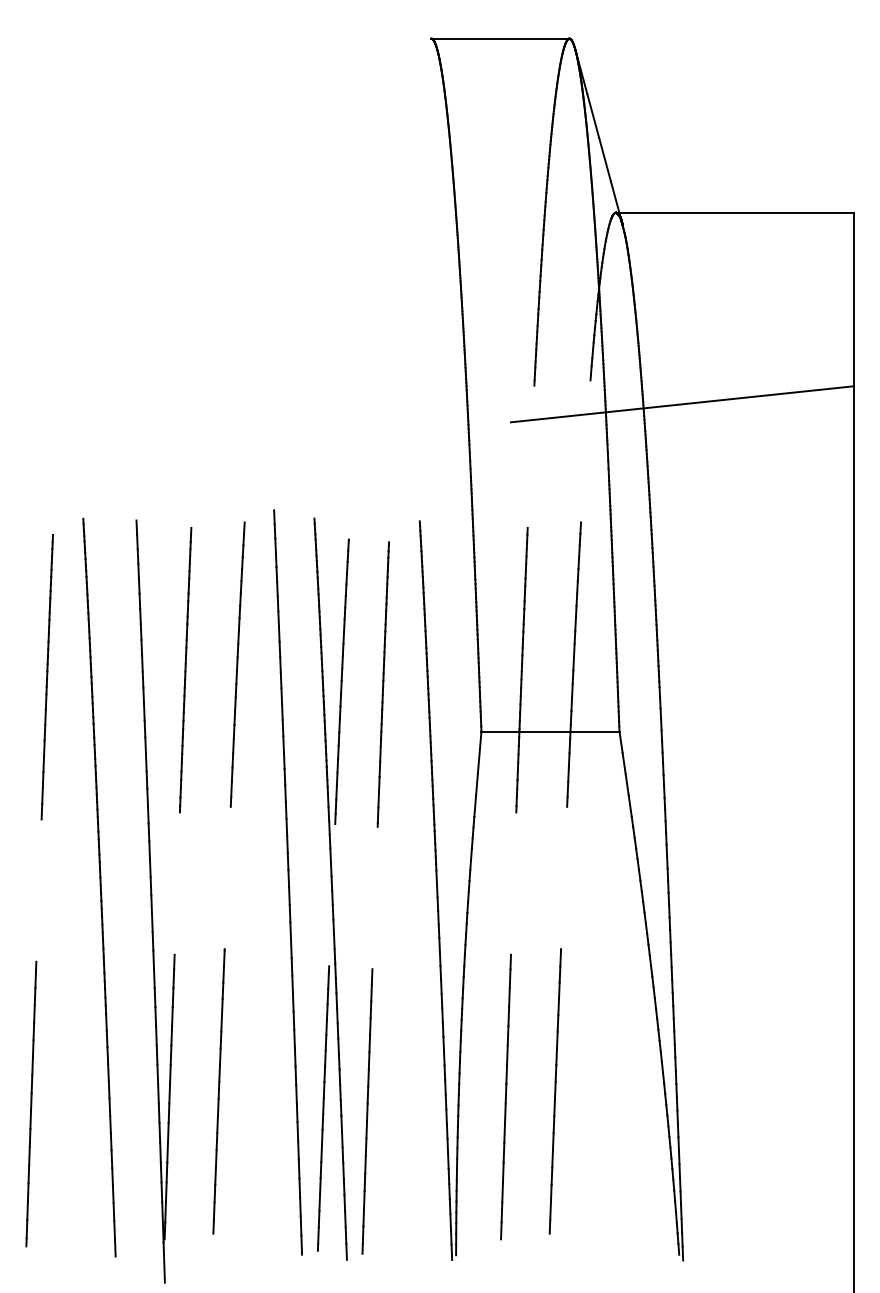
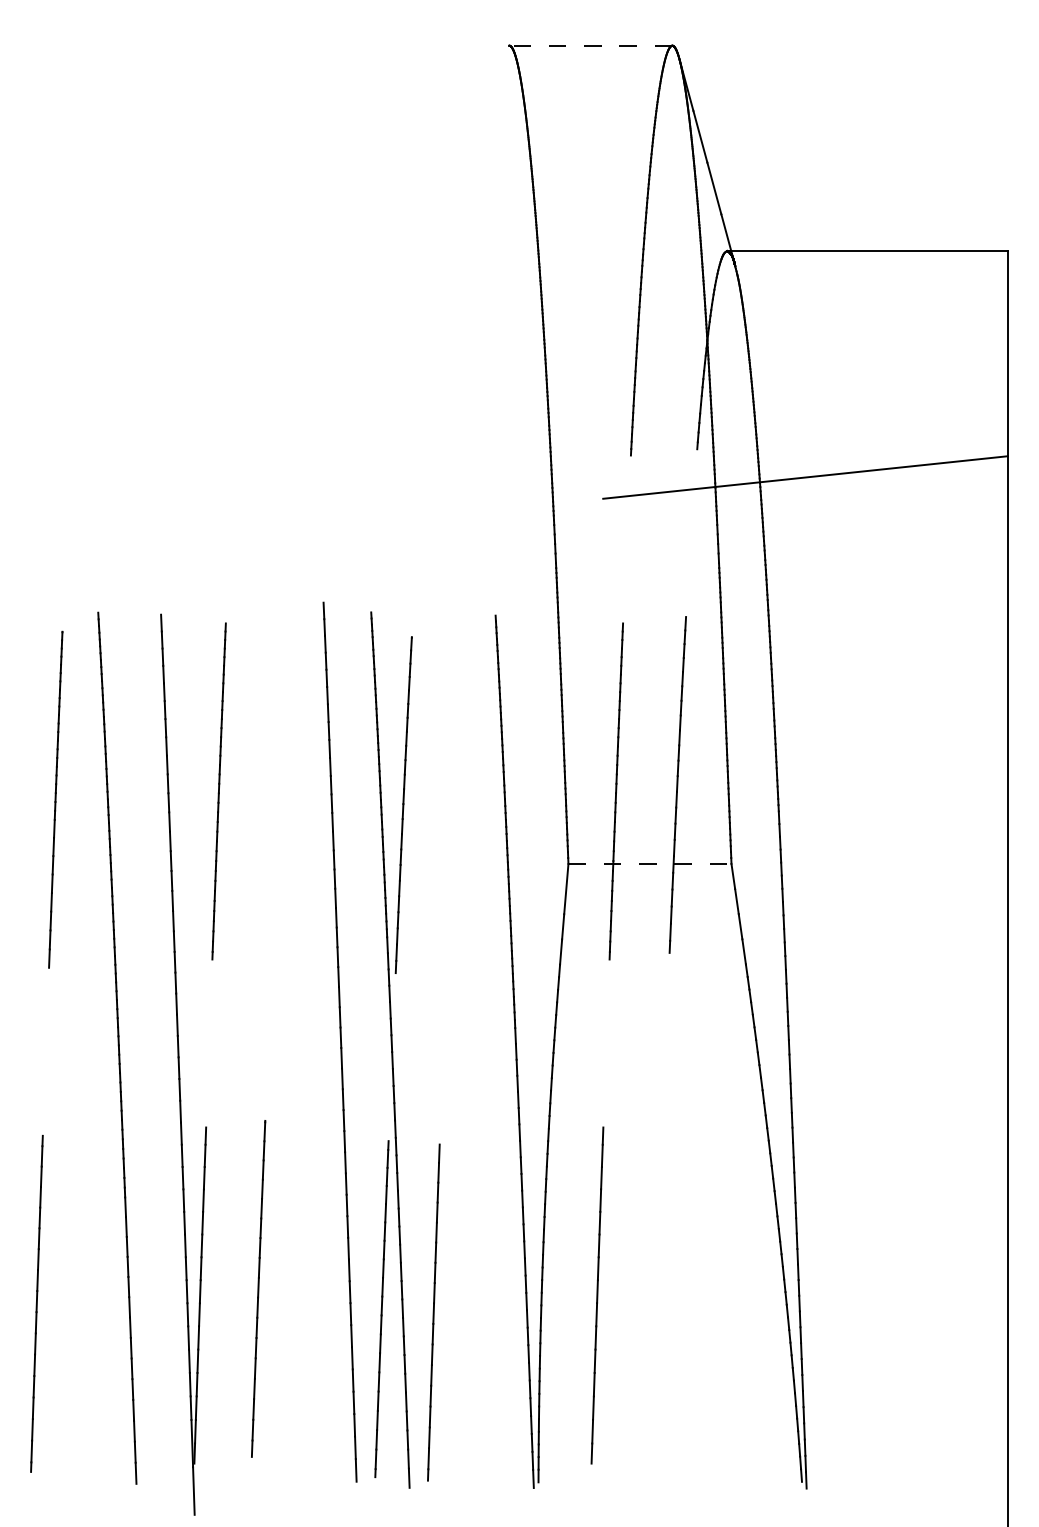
line: (500, 38) -> (590, 45), solid -> dashed
line: (237, 664) -> (280, 784), removed
line: (383, 684) -> (452, 808), removed
line: (550, 731) -> (649, 863), solid -> dashed
line: (555, 1091) -> (655, 1288), removed

